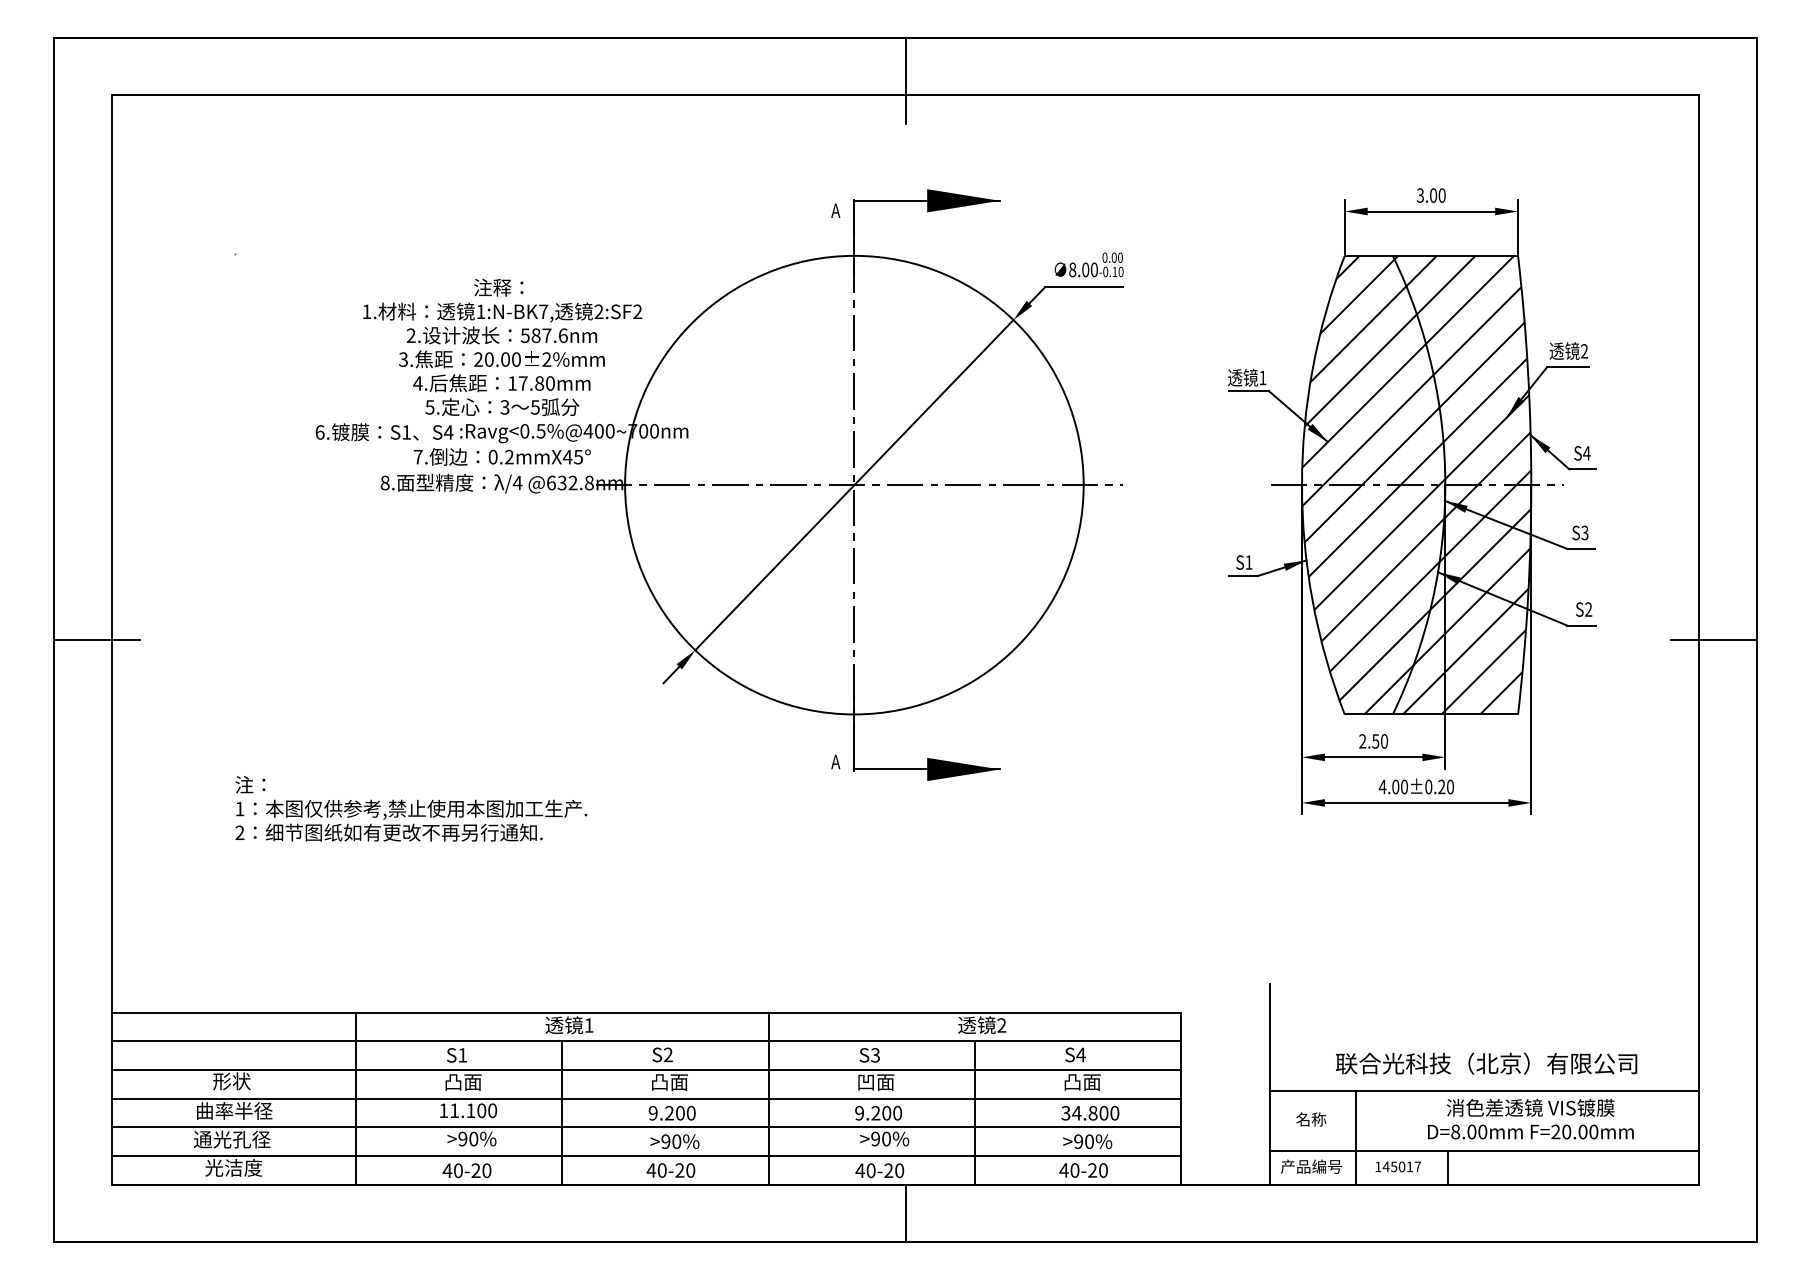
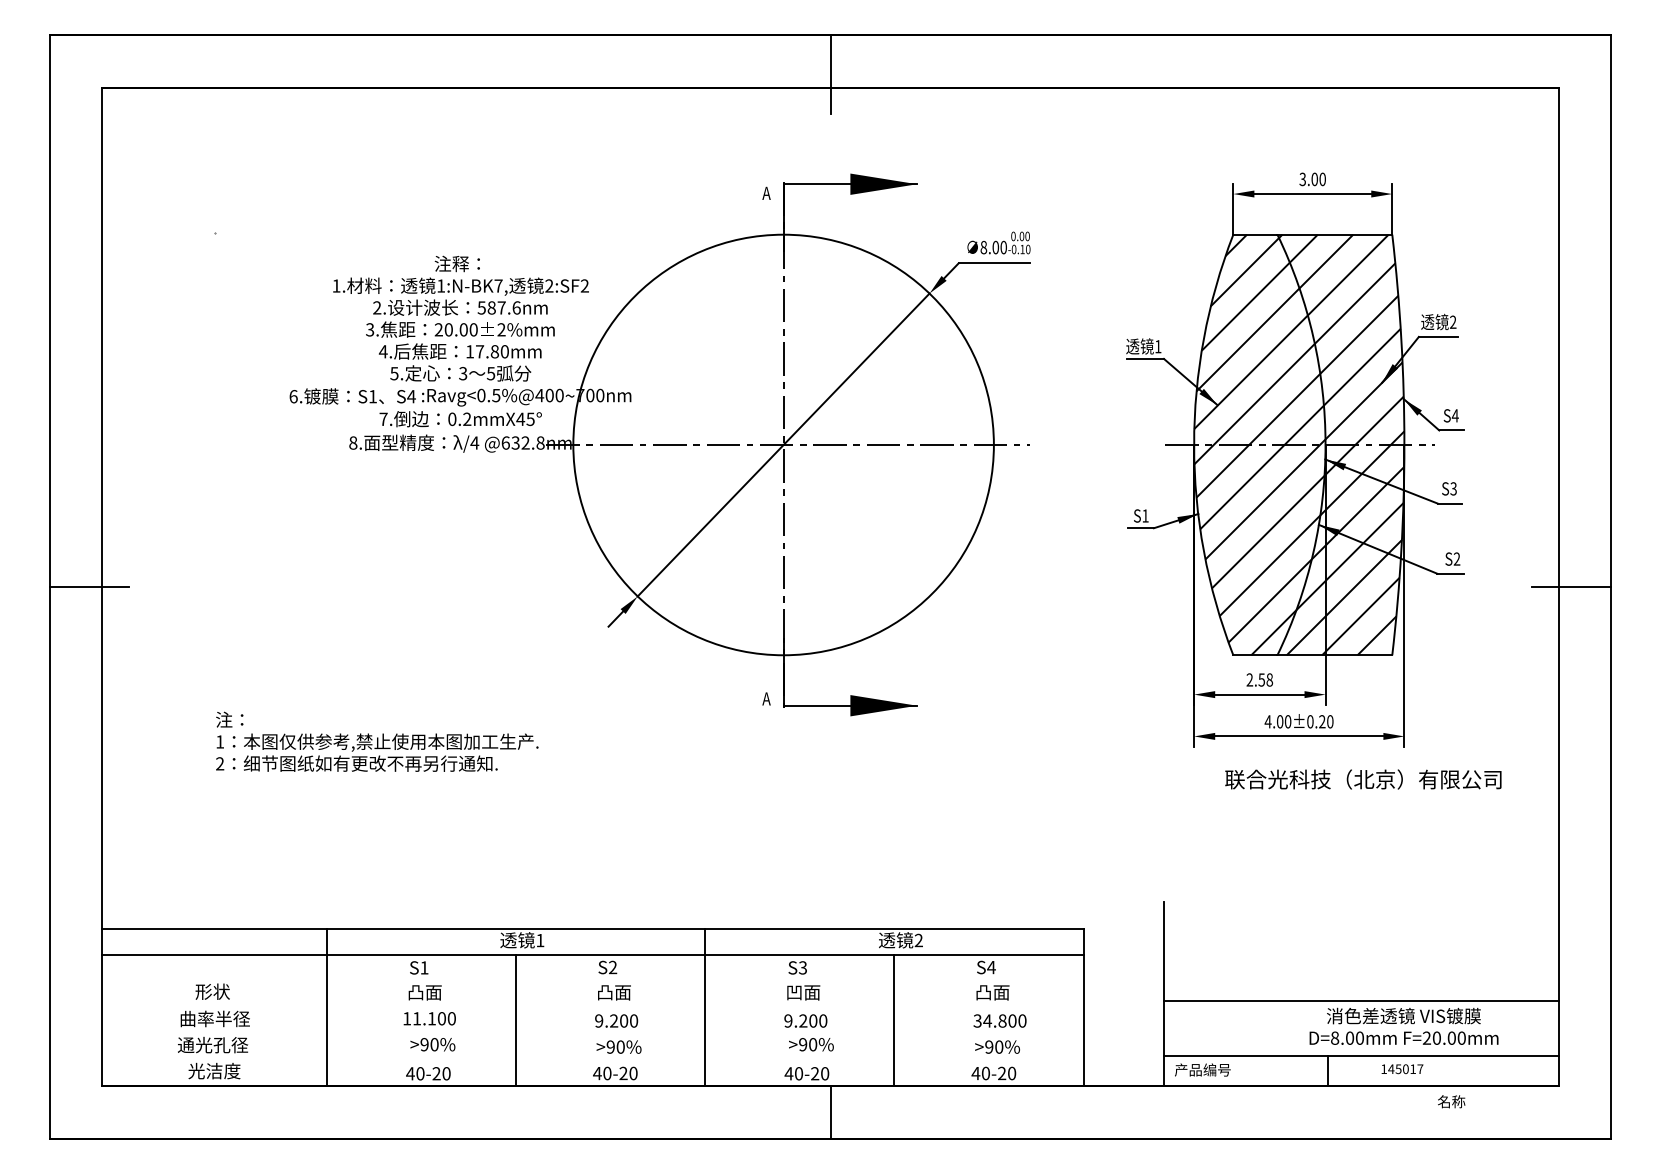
text: (1384, 740) -> (1269, 679), 2.50 -> 2.58
text: (1486, 1063) -> (1363, 779), moved
line: (645, 1070) -> (592, 981), removed
line: (645, 1098) -> (592, 1007), removed
text: (1311, 1119) -> (1451, 1101), moved
line: (645, 1126) -> (592, 1033), removed
line: (1355, 1137) -> (1243, 1043), removed
line: (645, 1156) -> (592, 1060), removed
text: (1398, 1167) -> (1402, 1069), moved

